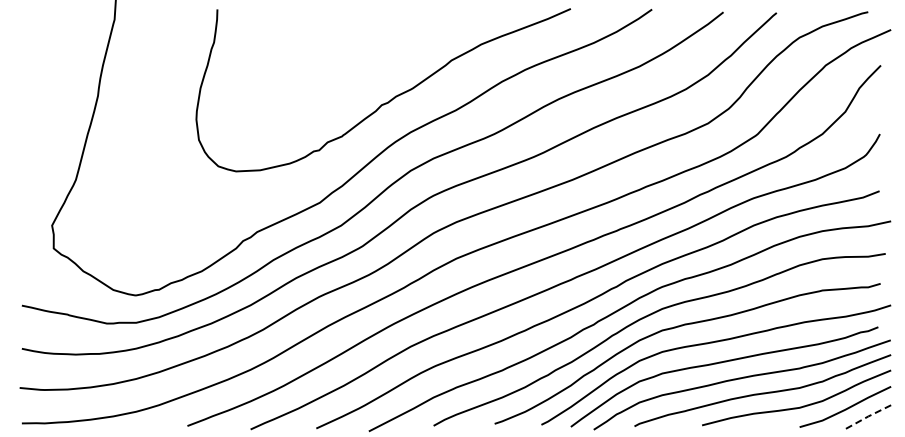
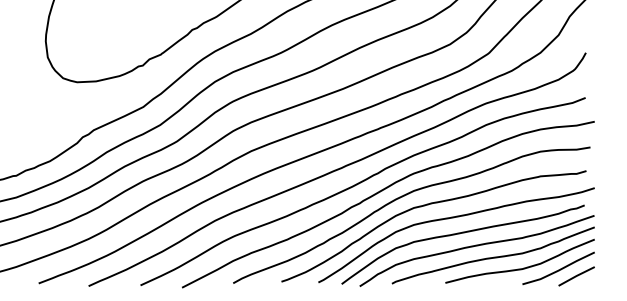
line: (868, 416) -> (576, 275), dashed -> solid

